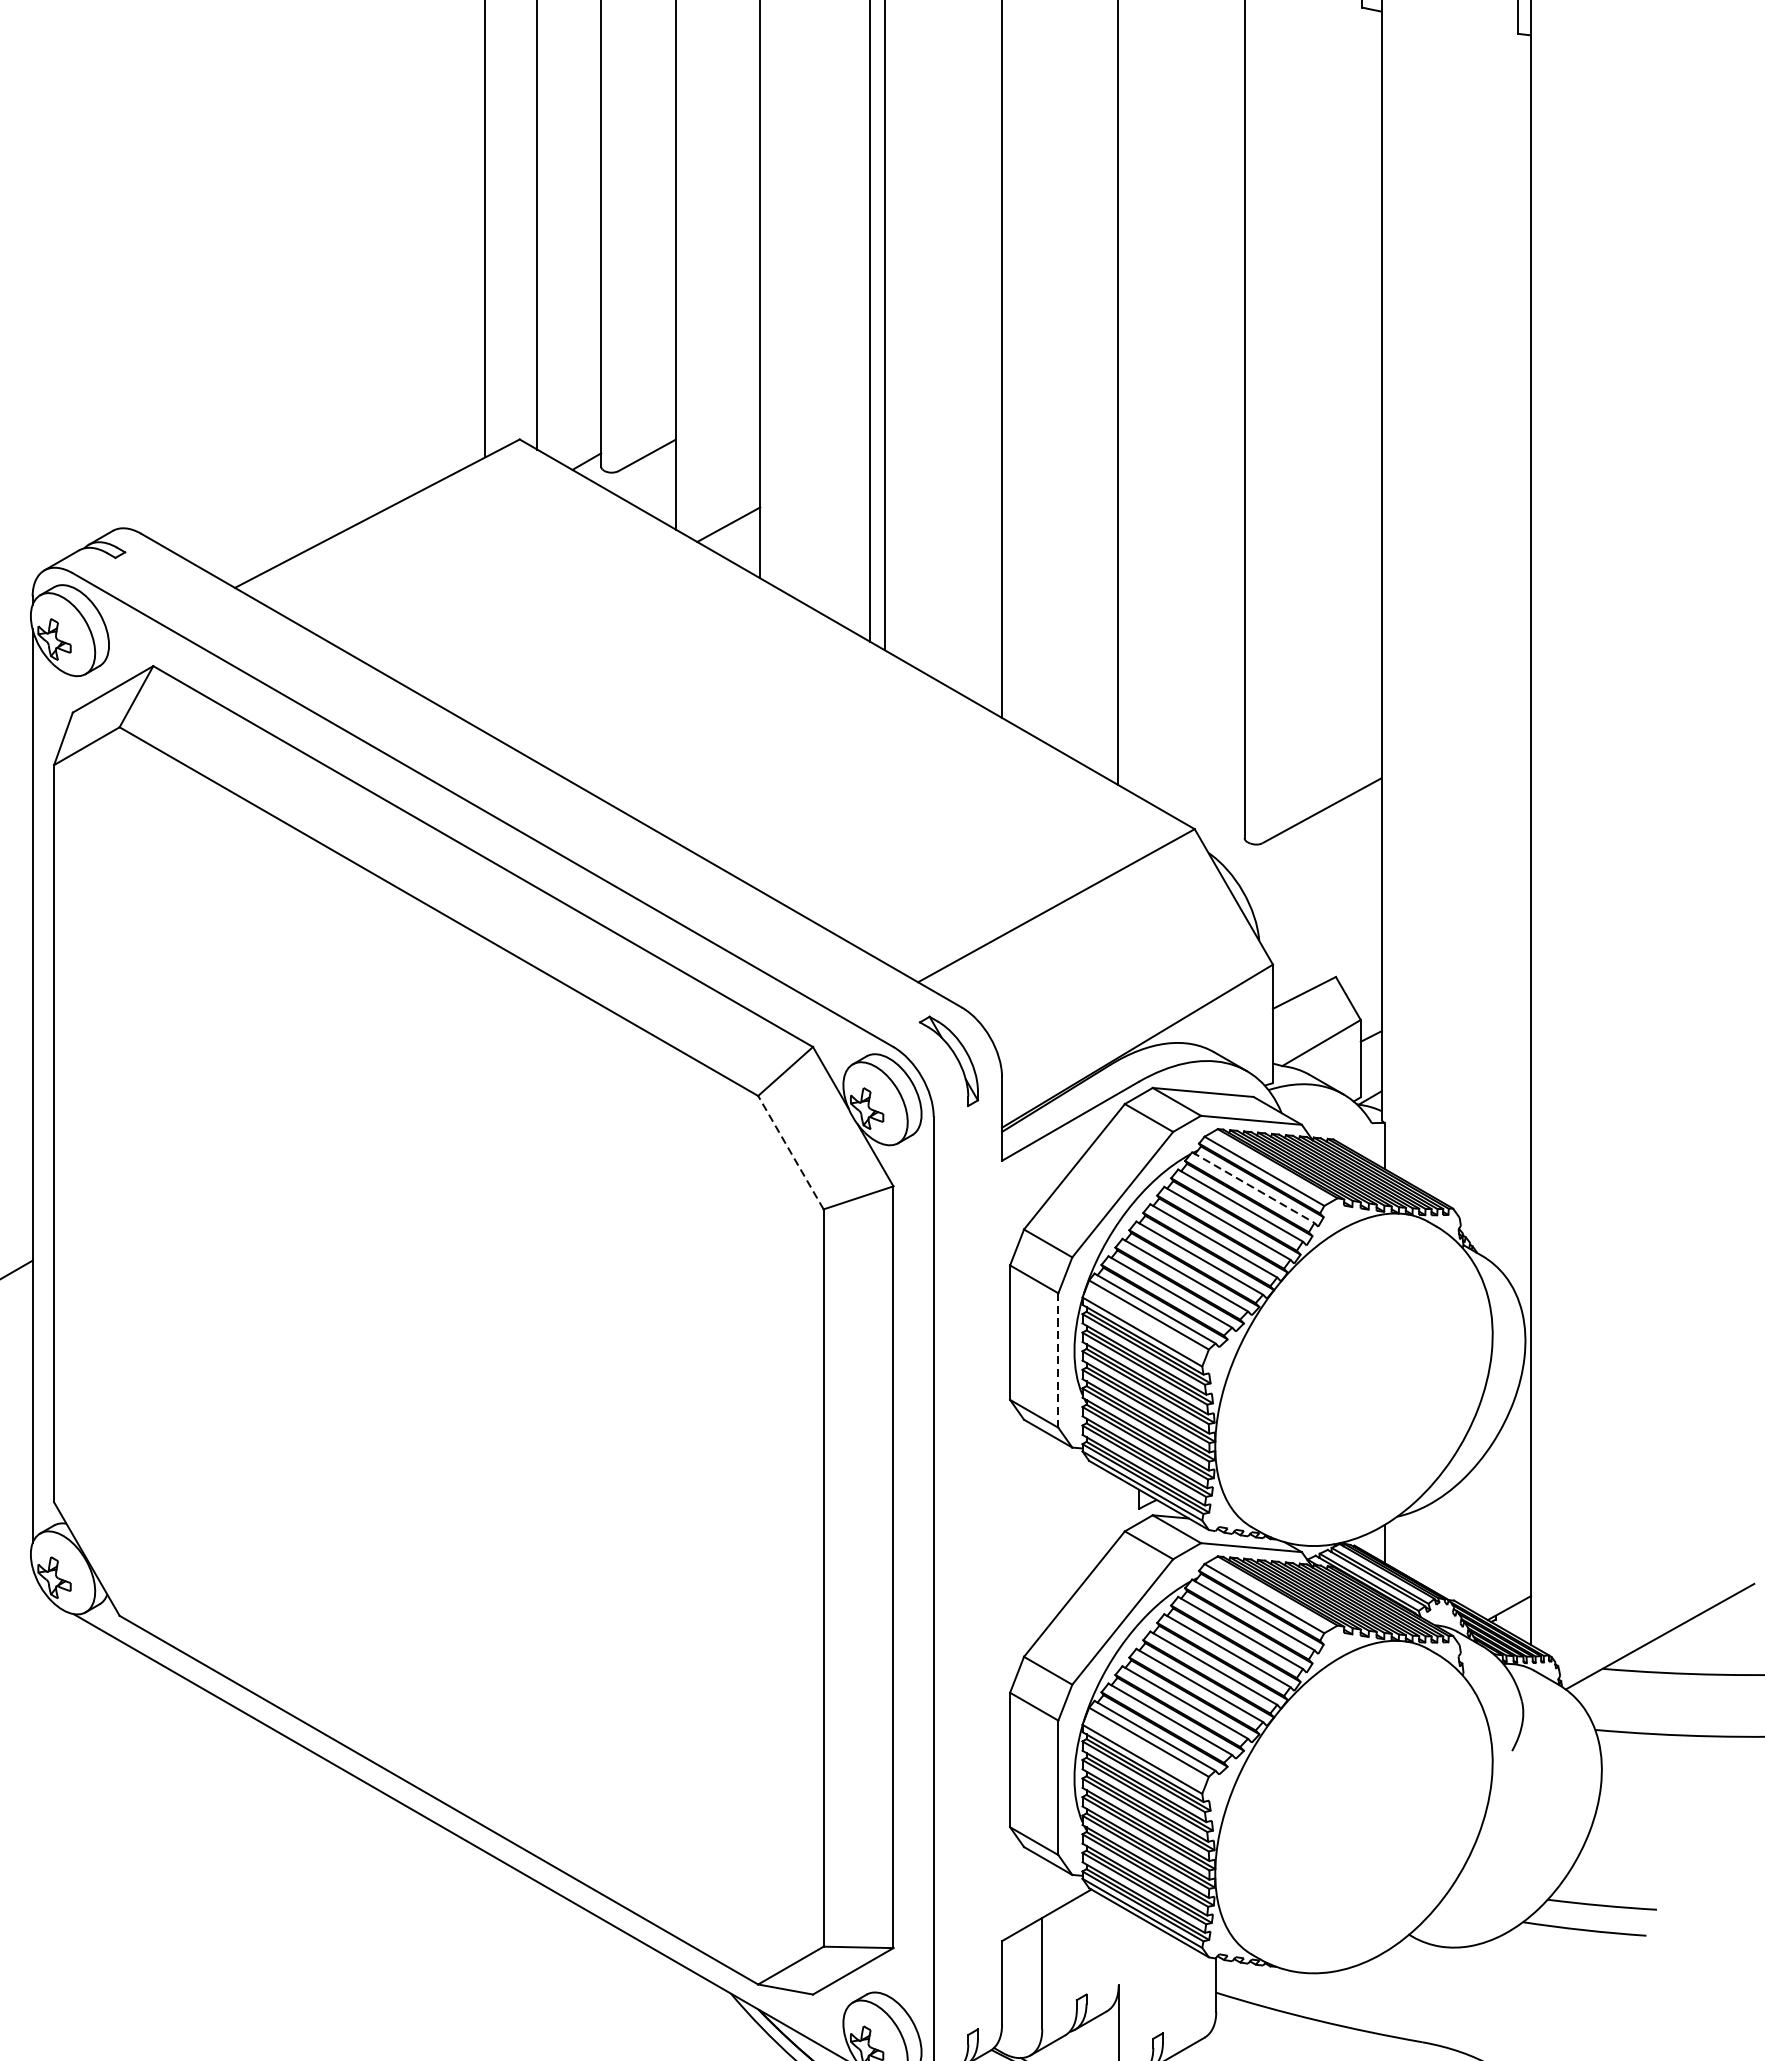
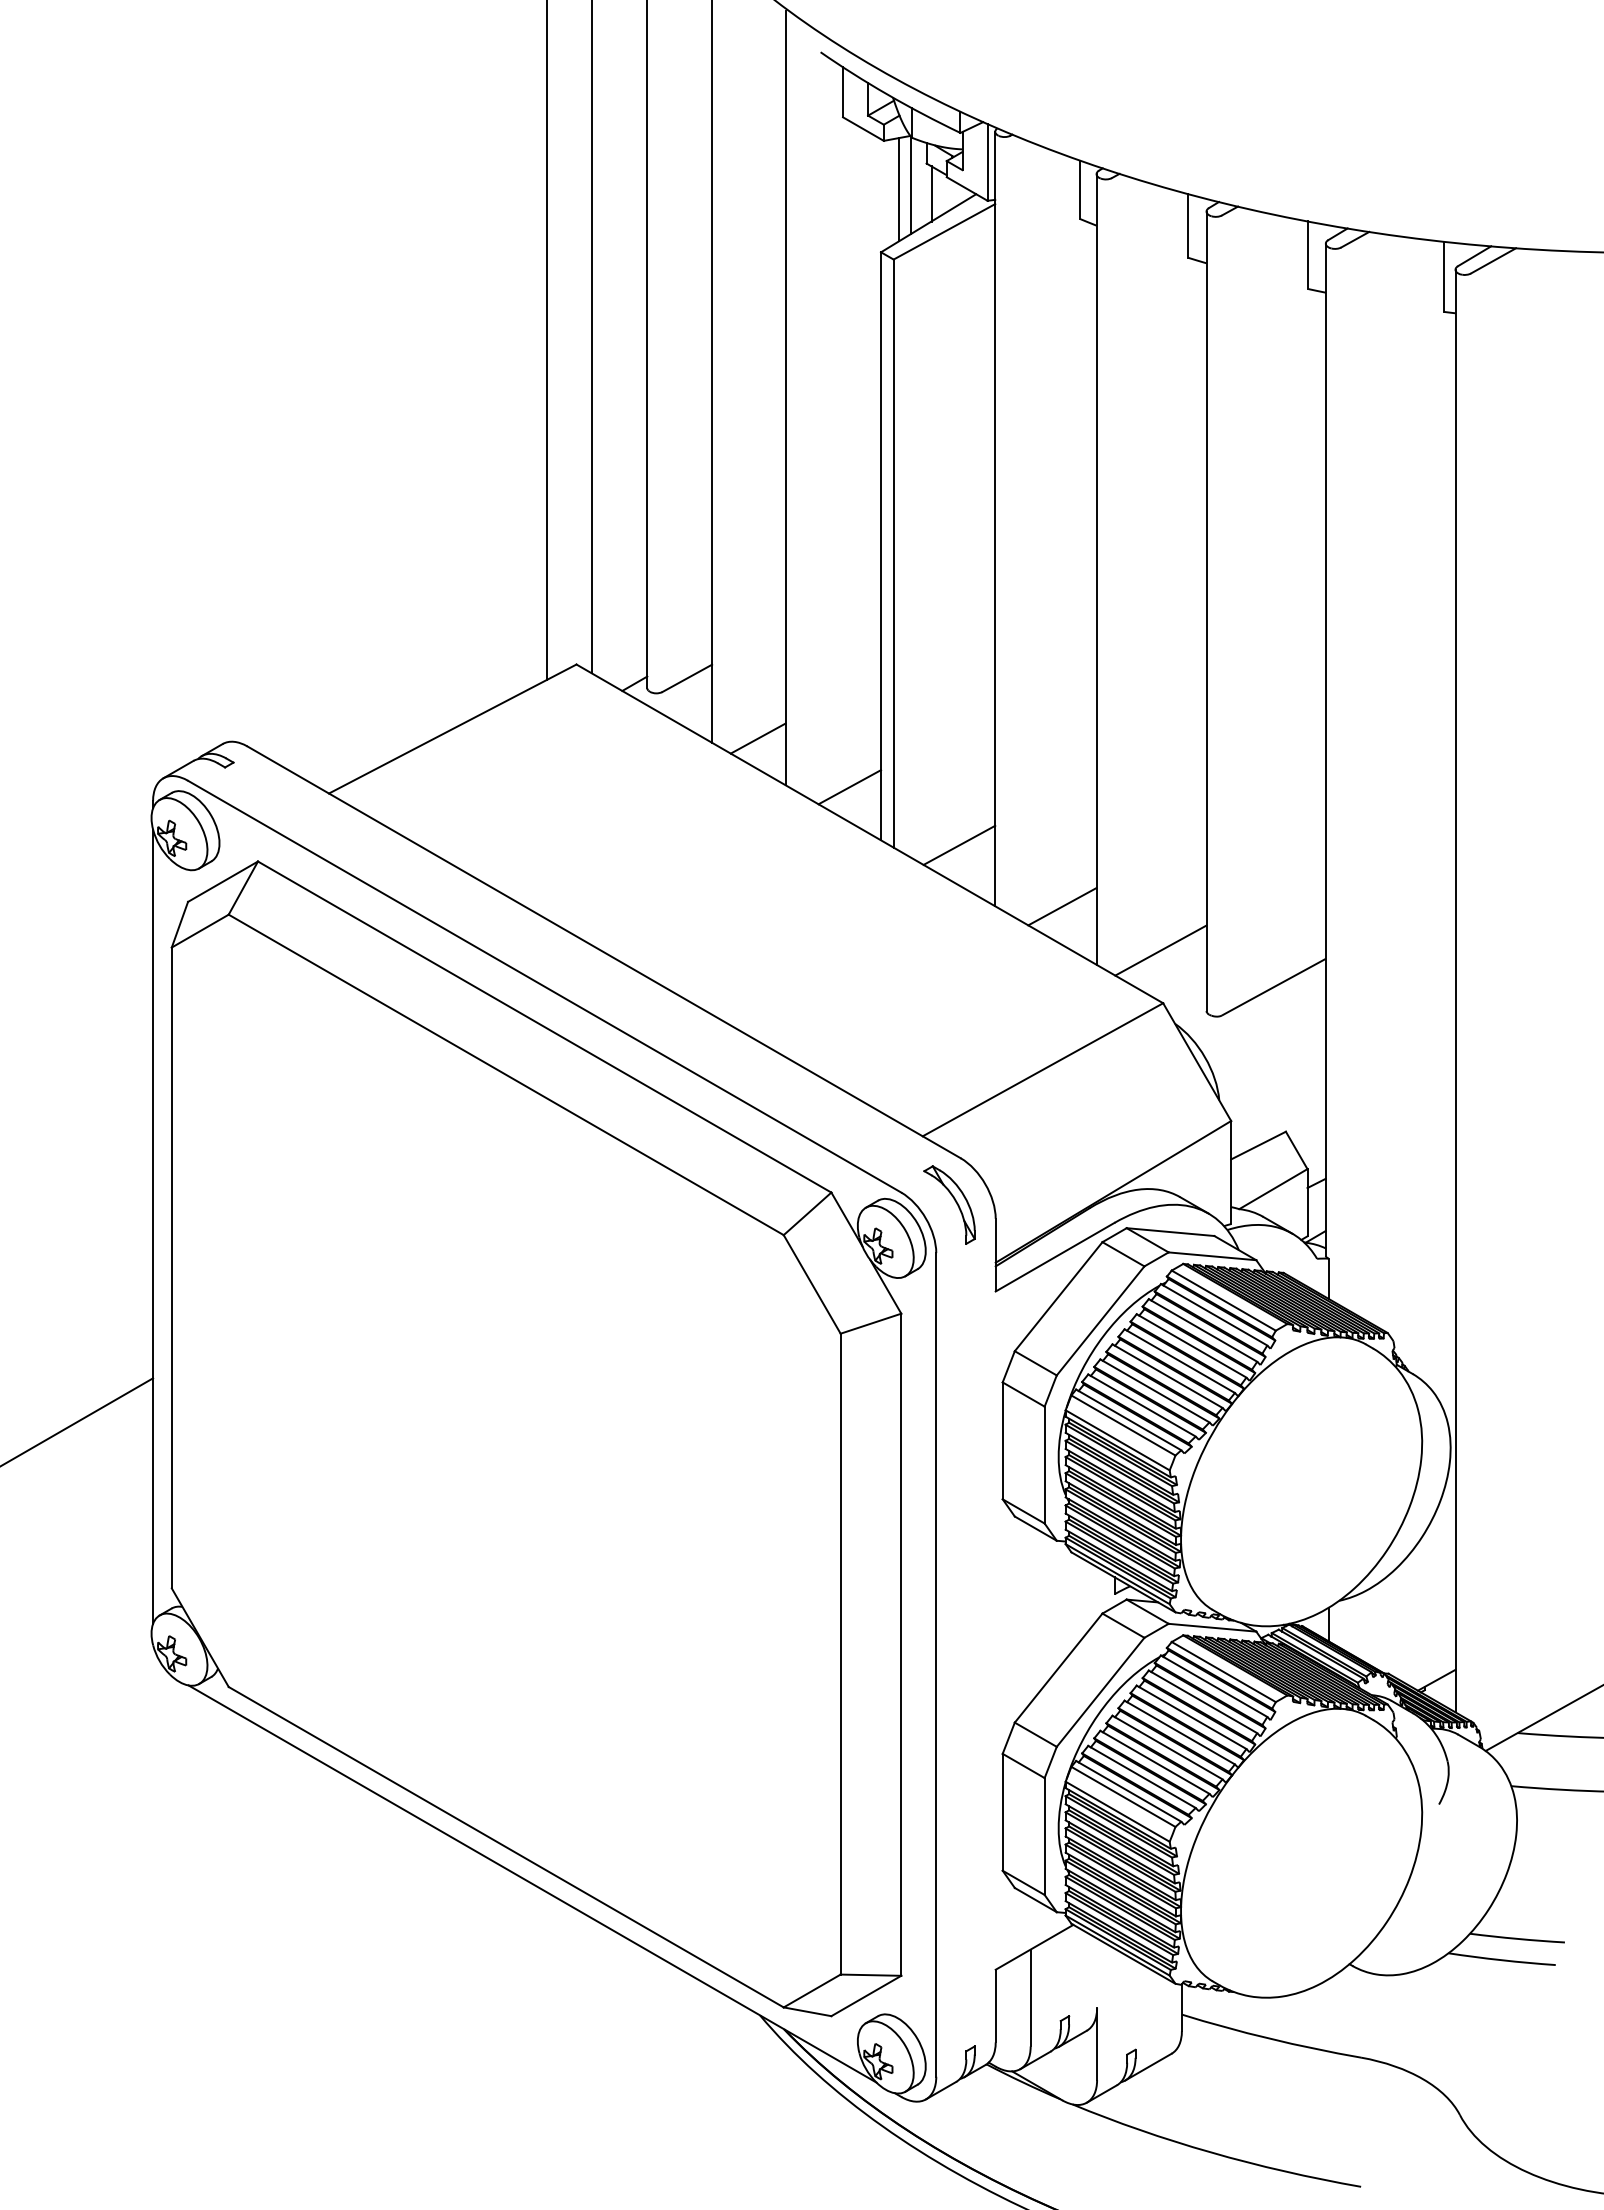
line: (833, 580) -> (849, 787), added
line: (960, 646) -> (959, 844), added
line: (1078, 717) -> (1062, 906), added
line: (1191, 768) -> (1160, 950), added
line: (791, 1152) -> (812, 1284), dashed -> solid
line: (1253, 1188) -> (1214, 1315), dashed -> solid
line: (1058, 1359) -> (1044, 1464), dashed -> solid

